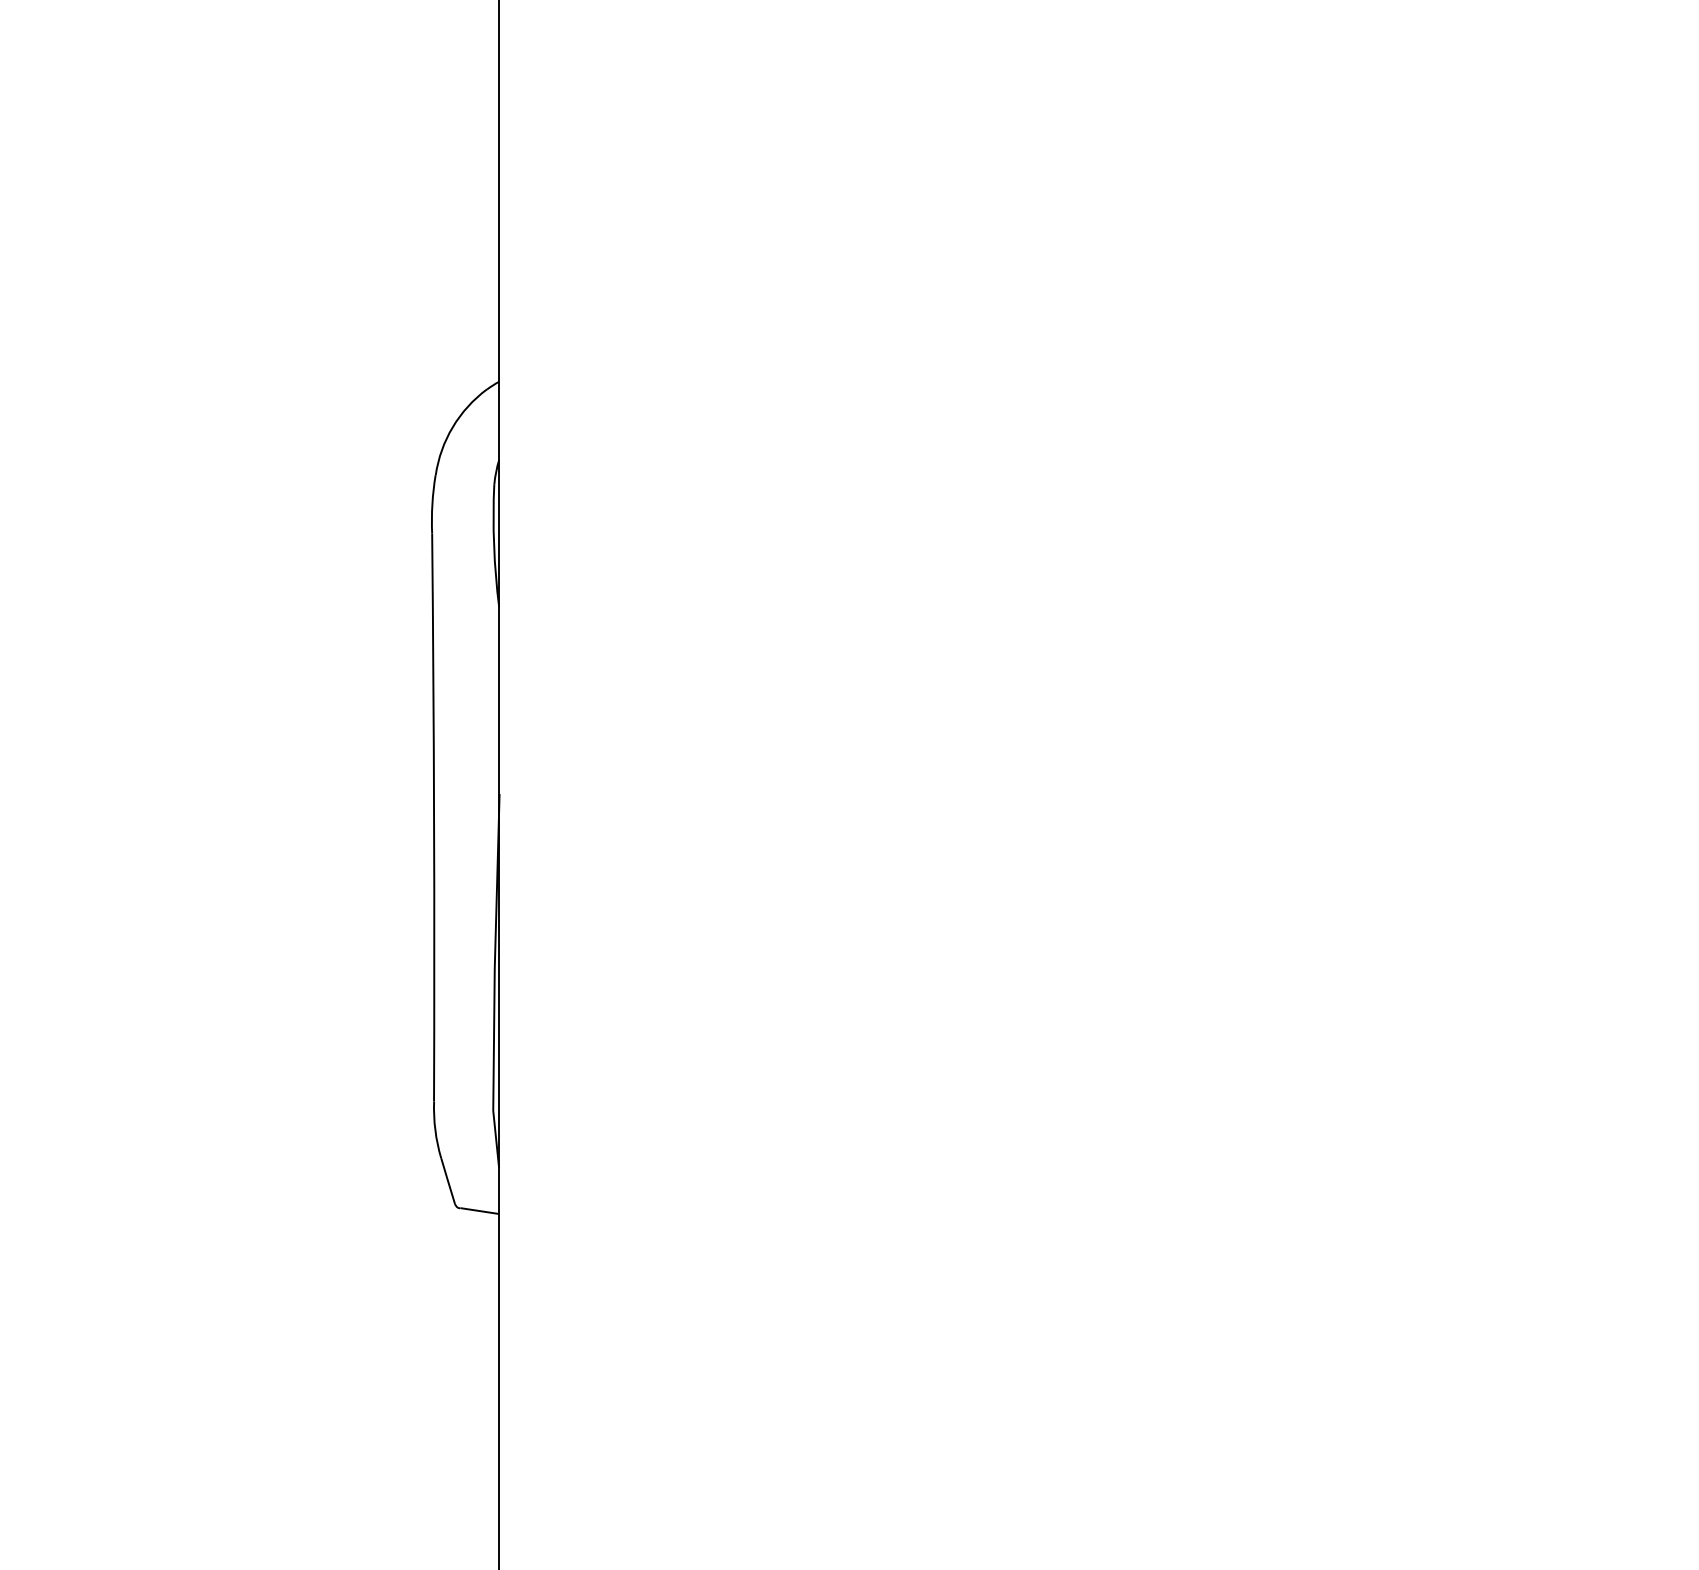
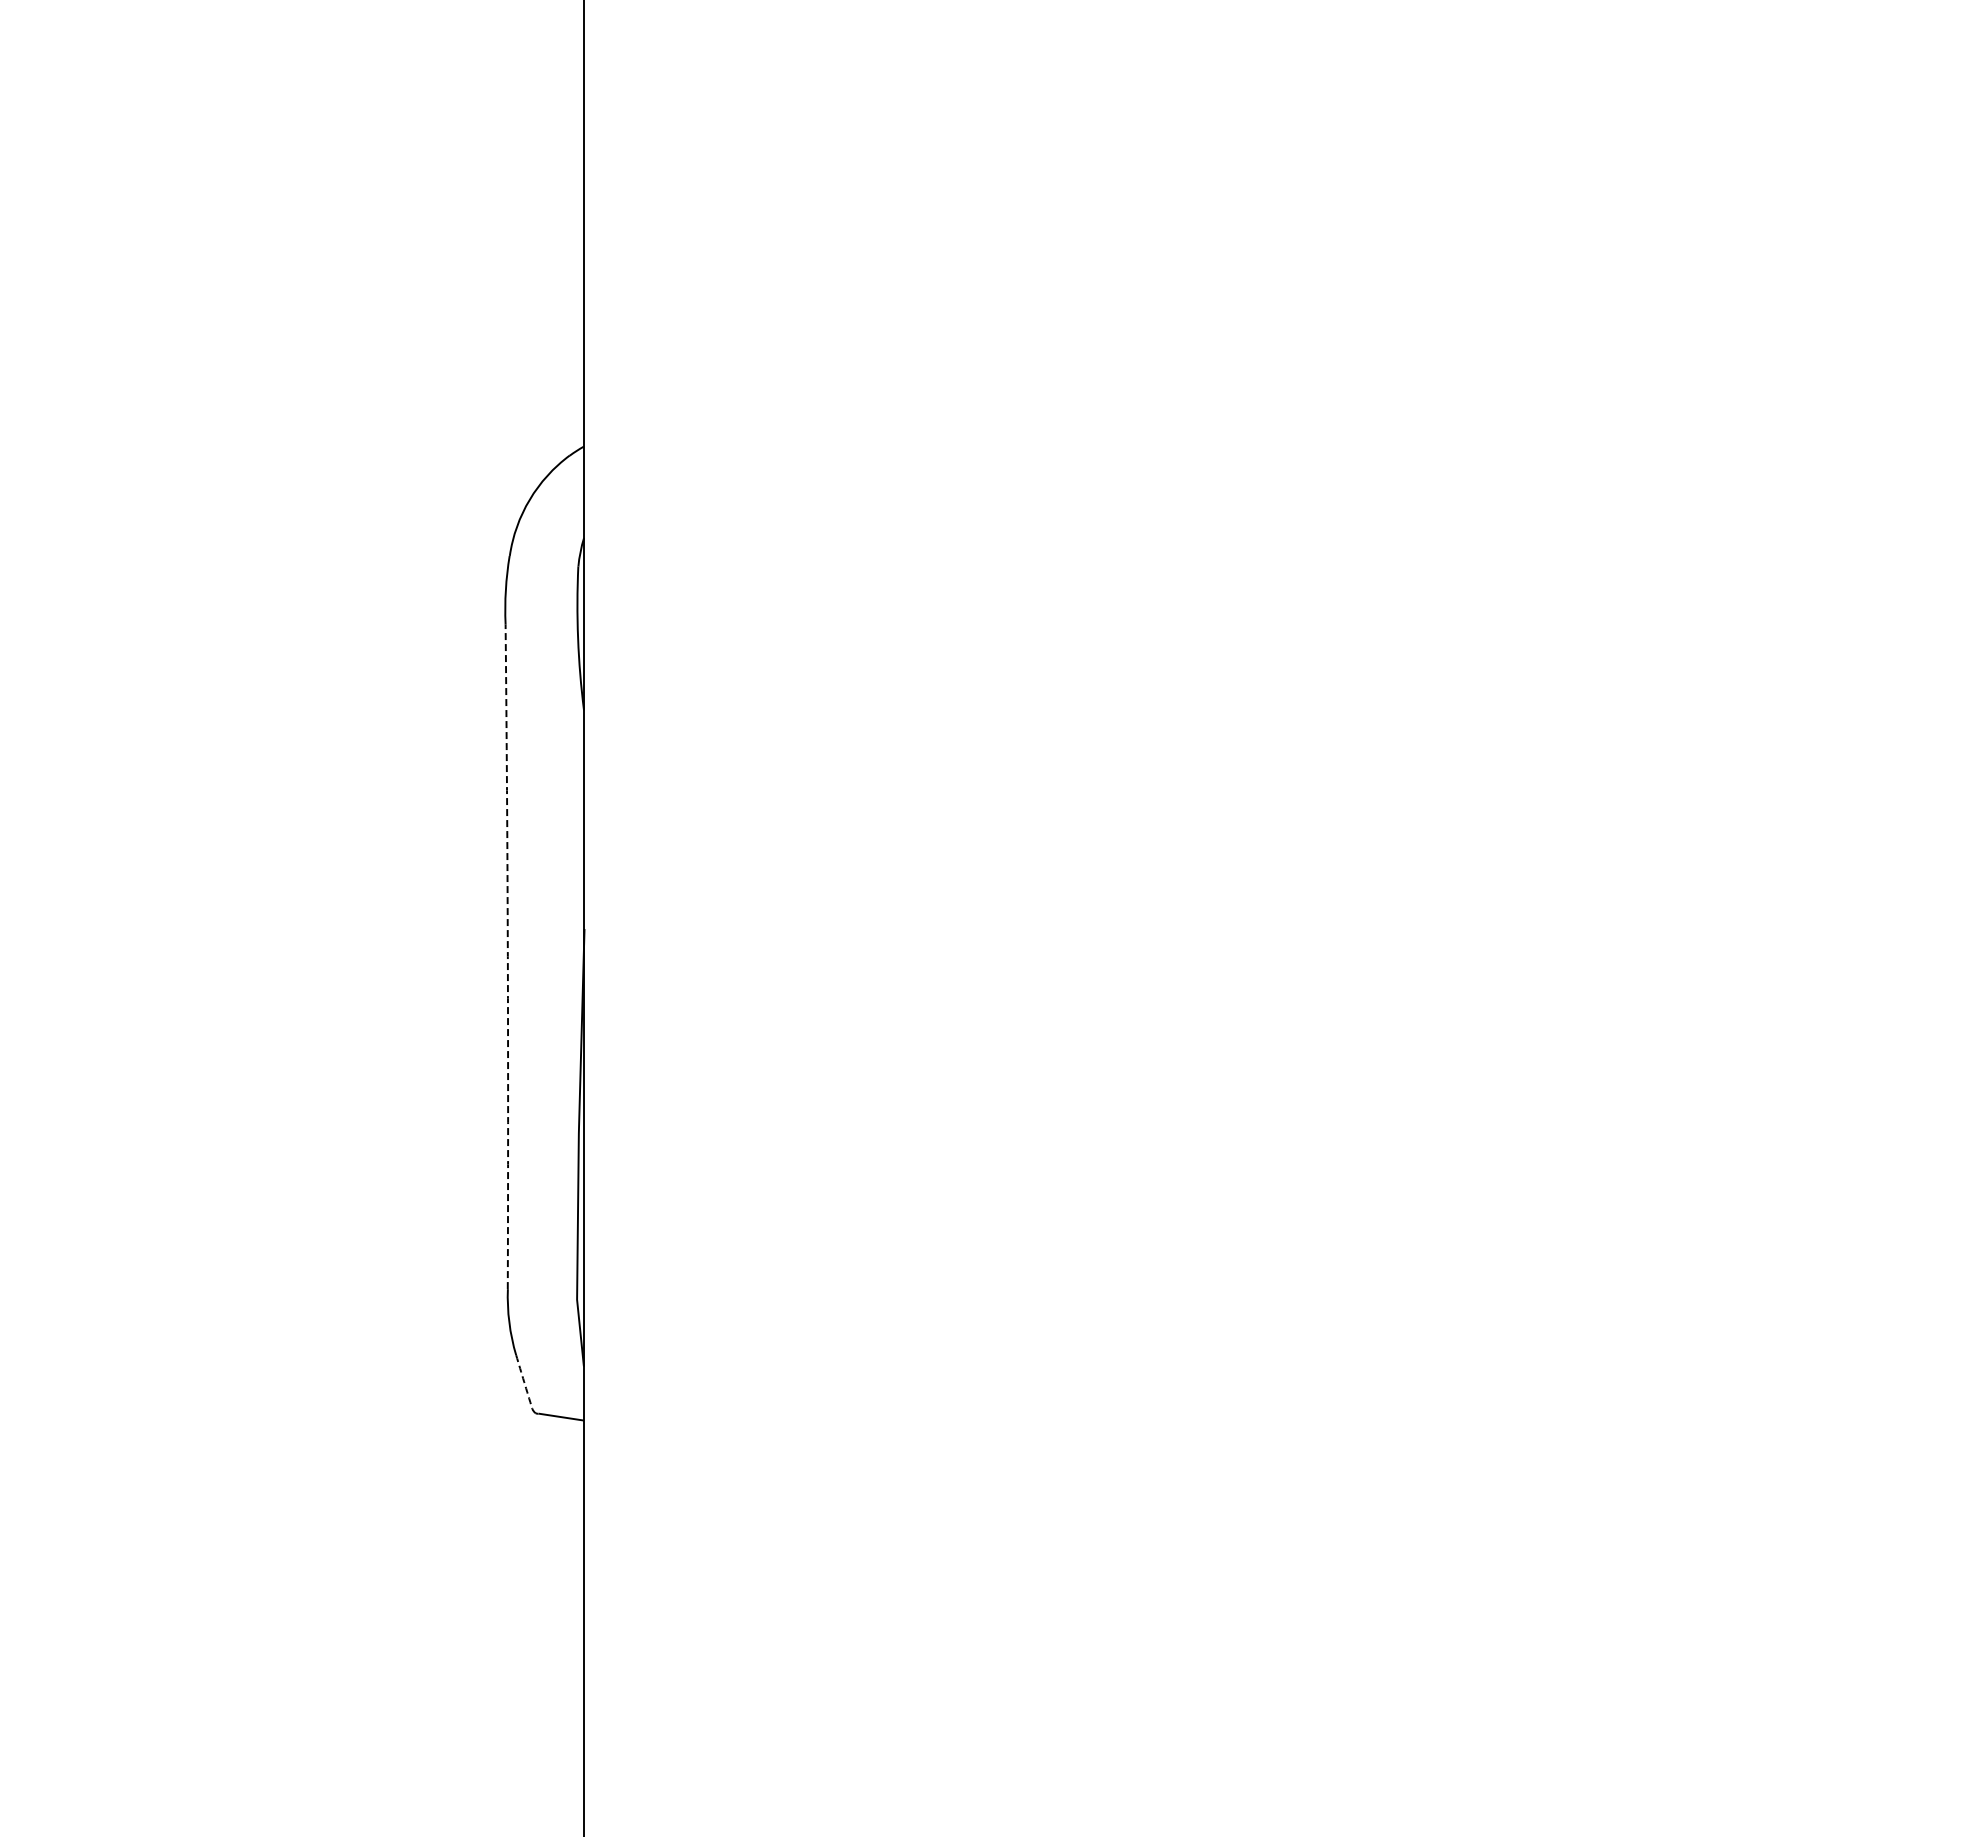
arc: (433, 817) -> (507, 956), solid -> dashed
arc: (448, 1181) -> (524, 1382), solid -> dashed

